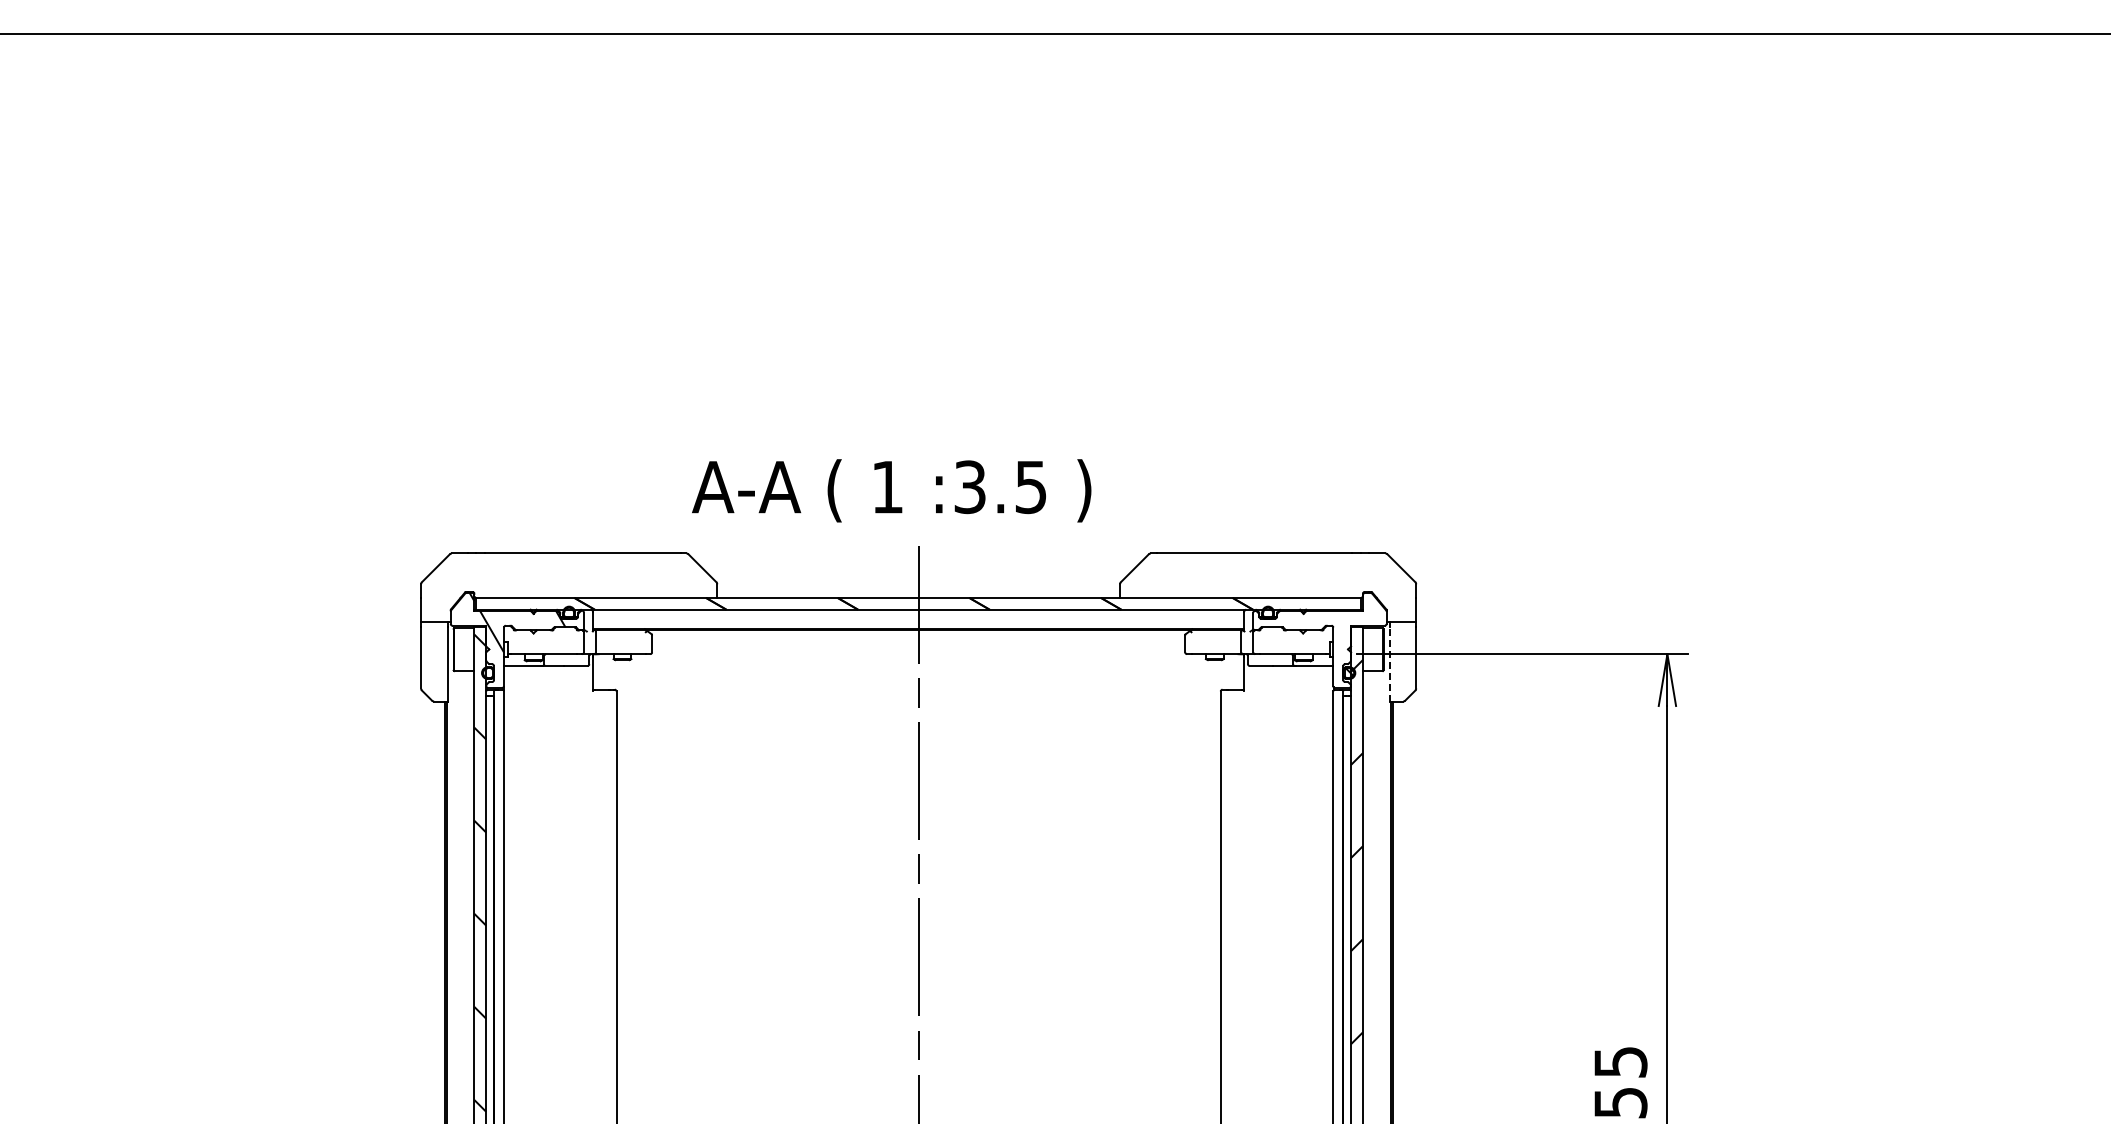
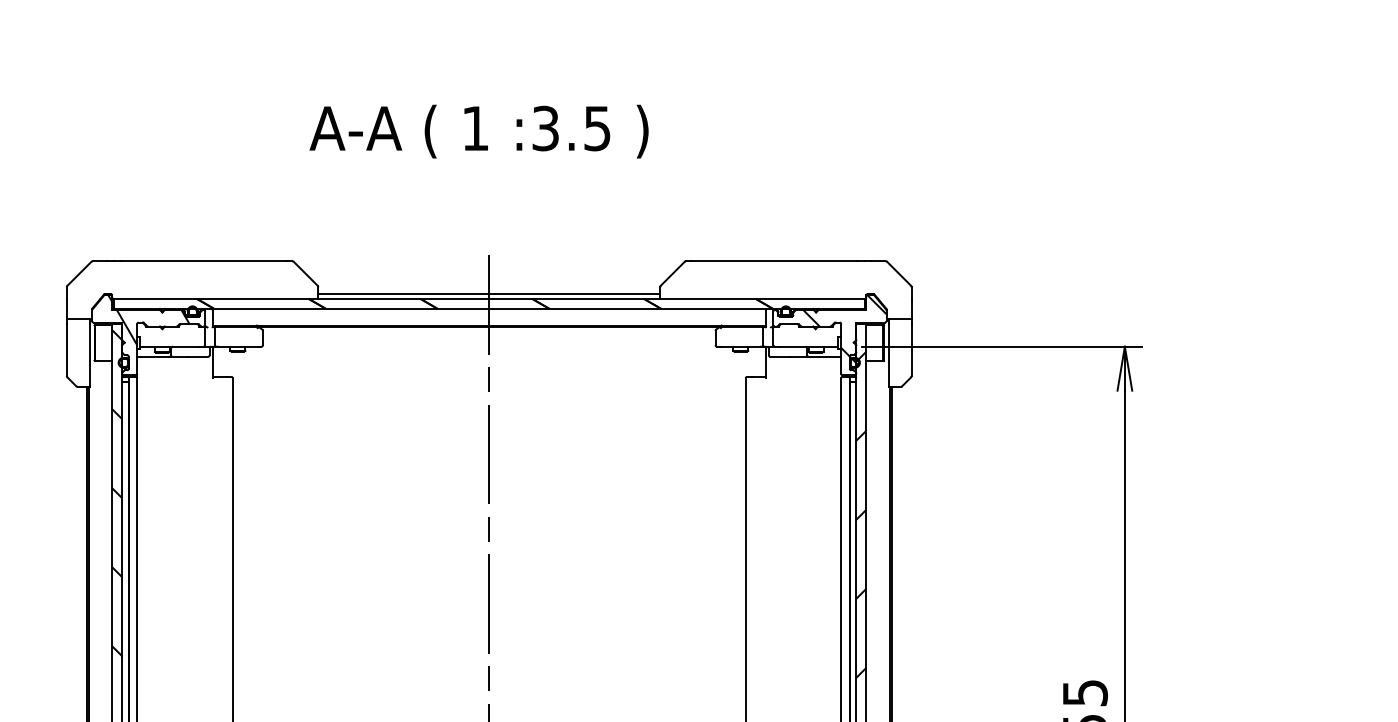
text: (891, 490) -> (478, 131), moved
line: (918, 591) -> (489, 293), added
hatch: (1337, 629) -> (844, 325), added
line: (1389, 664) -> (888, 355), dashed -> solid

